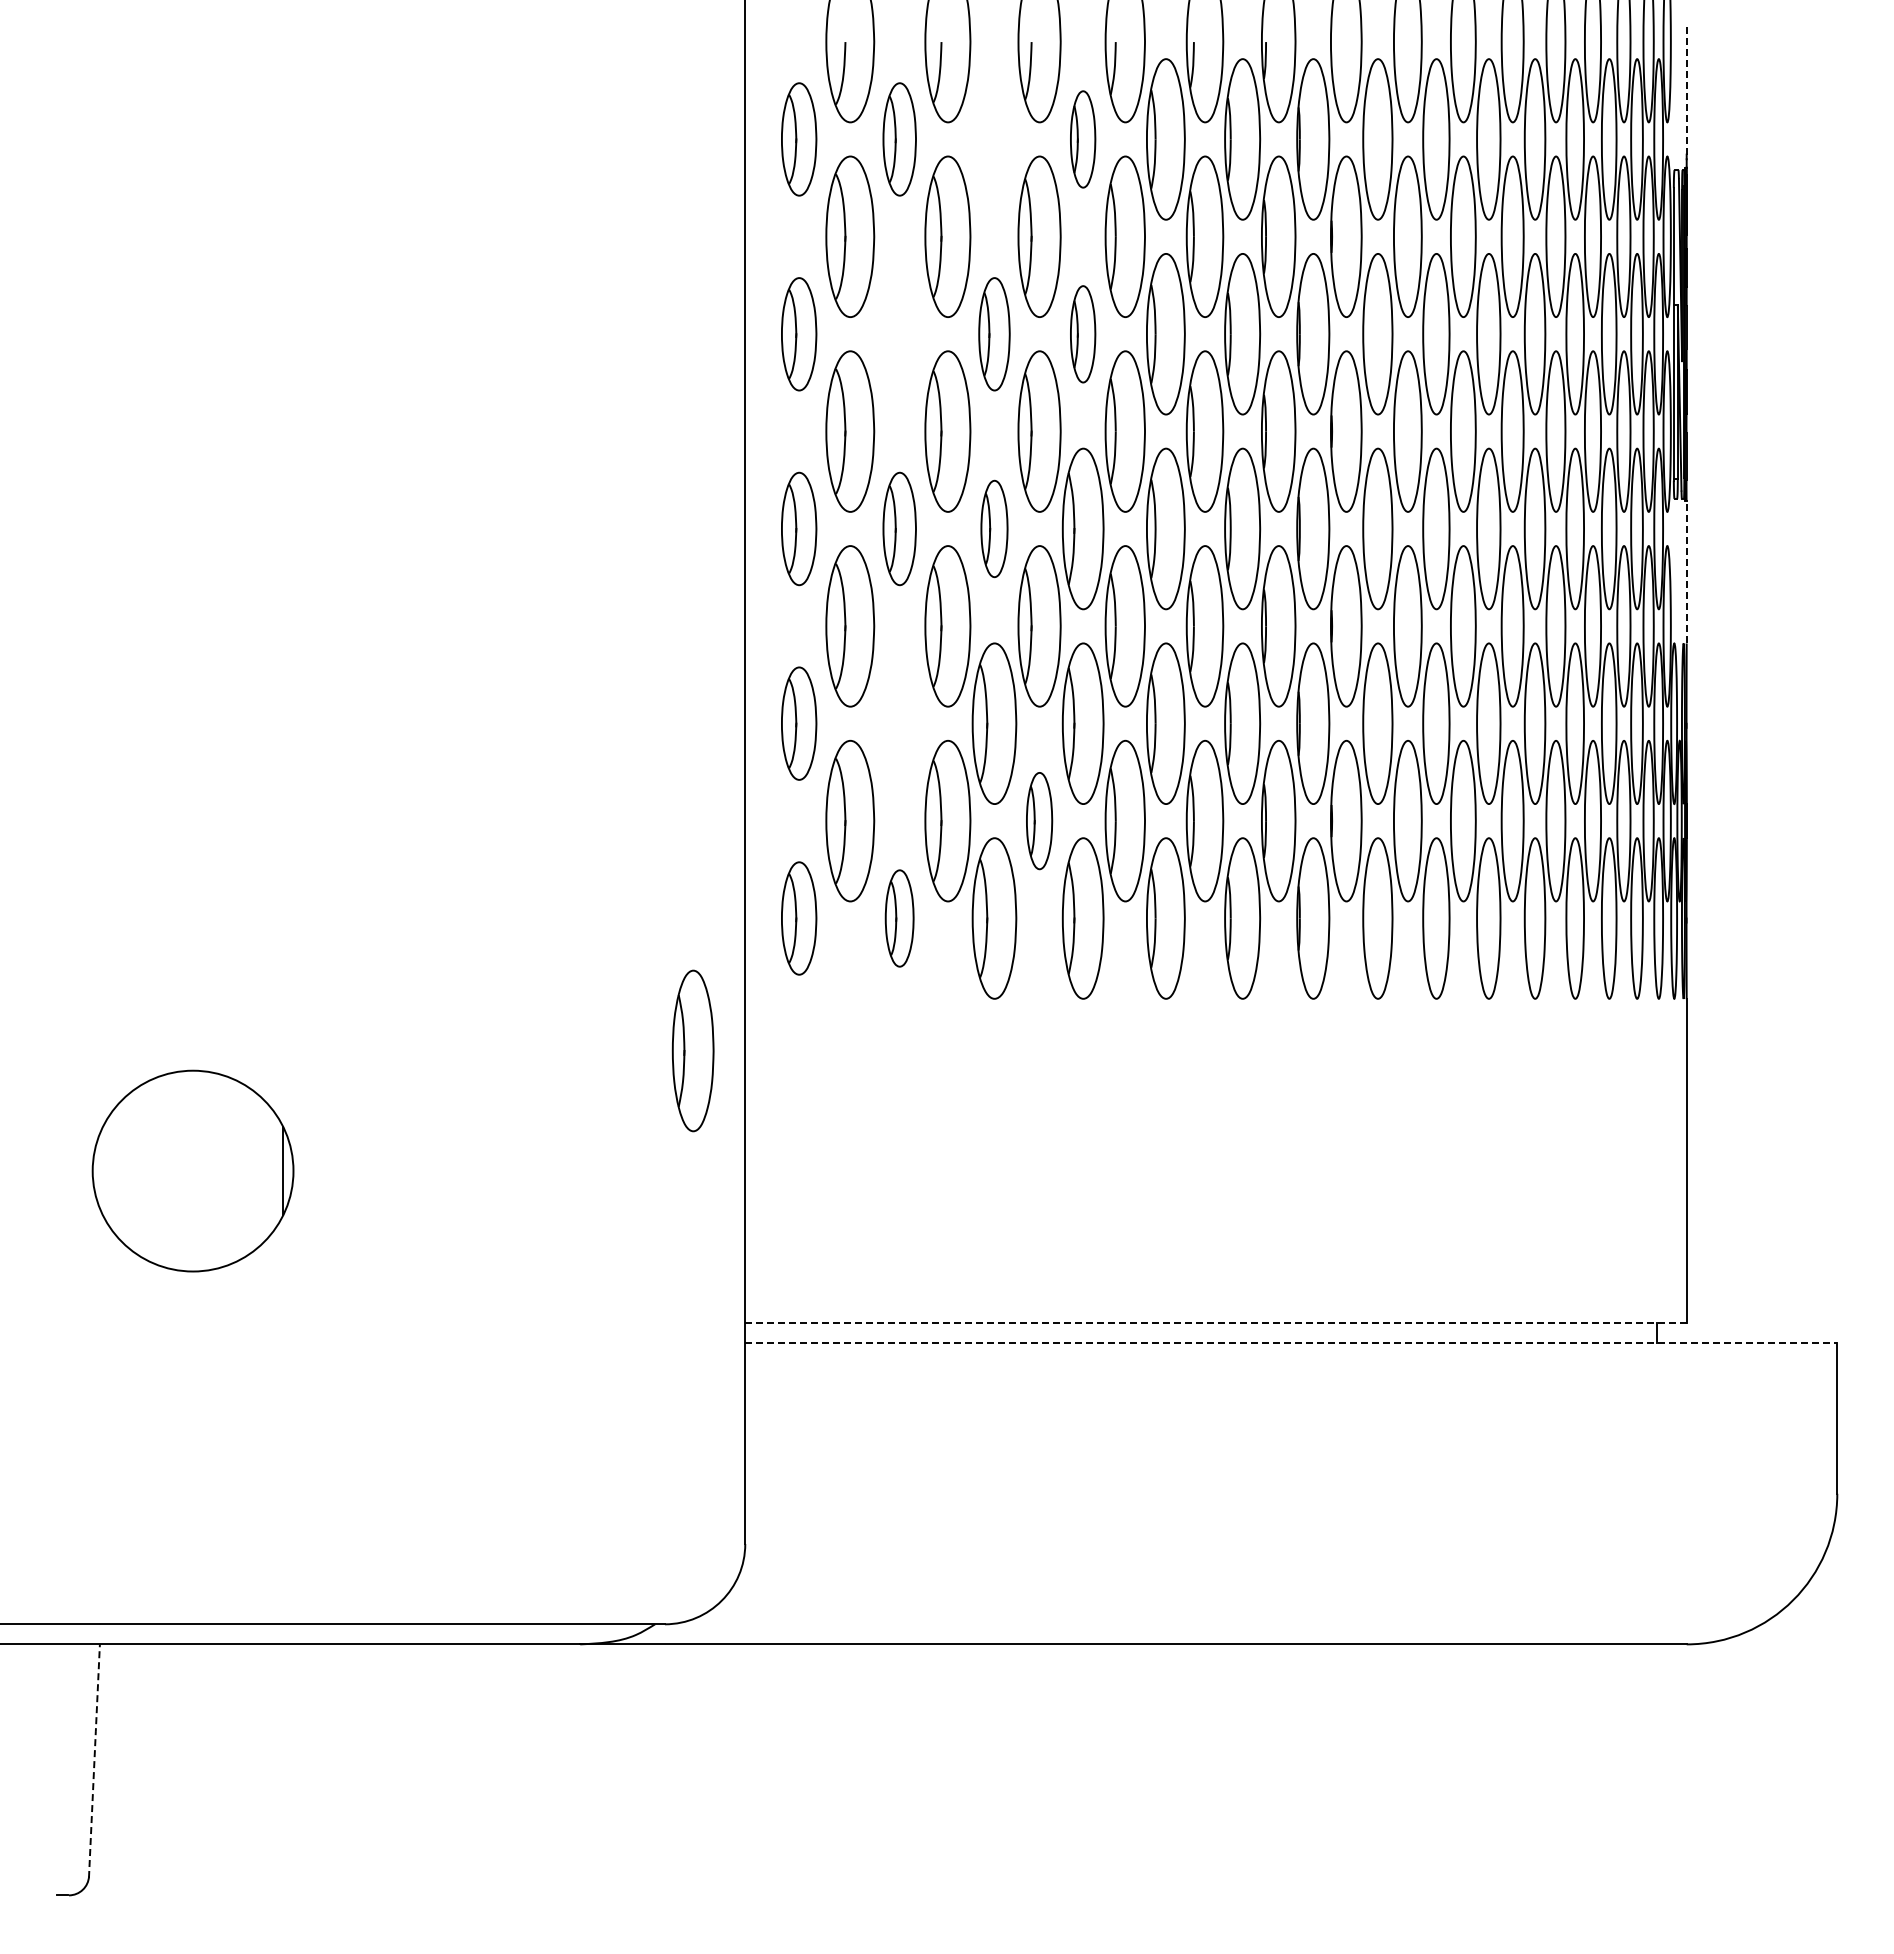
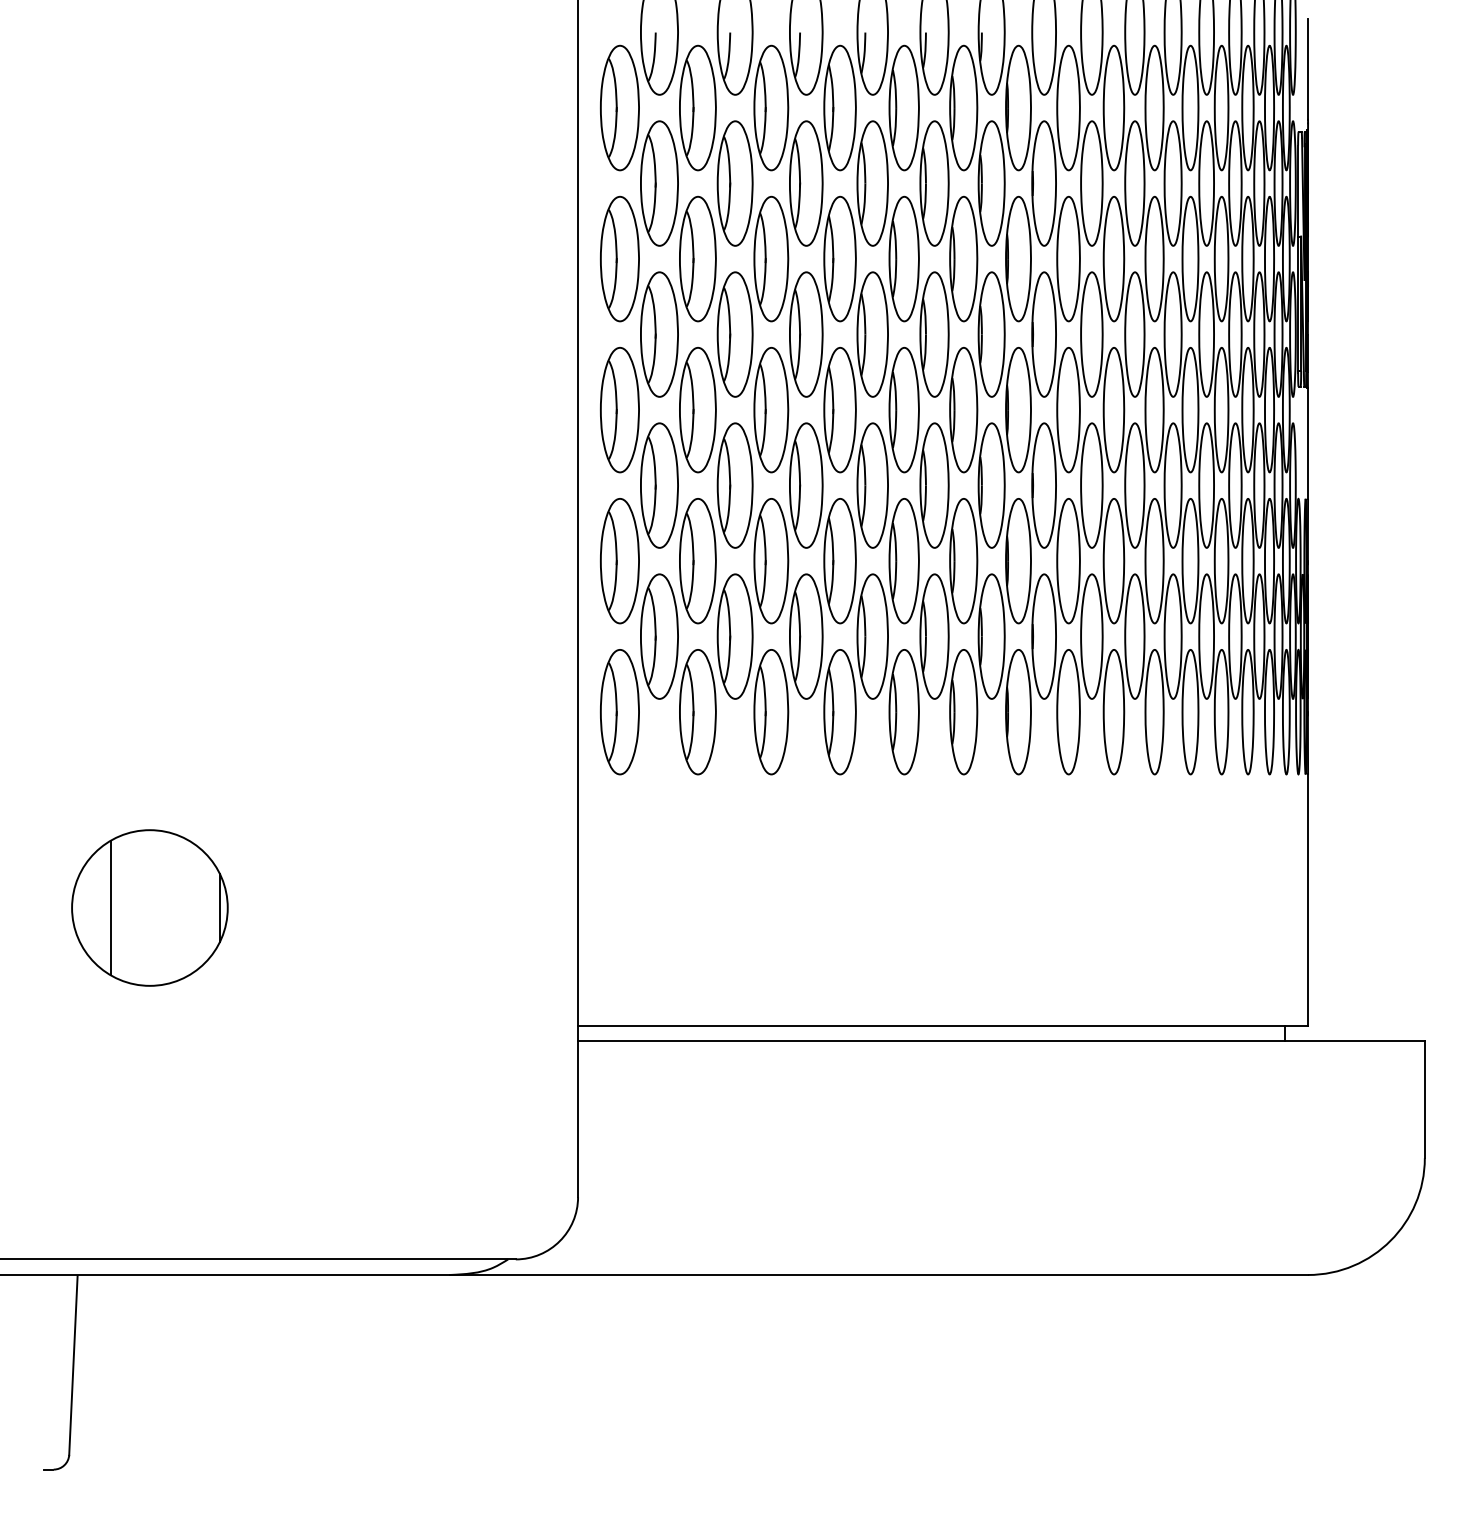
line: (1686, 89) -> (1307, 69), dashed -> solid
part: (798, 139) -> (619, 108), size x1.43
part: (899, 139) -> (697, 108), size x1.43
part: (994, 139) -> (771, 108), added
part: (1082, 139) -> (839, 108), size x1.67
part: (798, 334) -> (619, 259), size x1.43
part: (899, 334) -> (697, 259), added
part: (994, 334) -> (771, 259), size x1.43
part: (1082, 334) -> (839, 259), size x1.67
part: (798, 528) -> (619, 409), size x1.43
part: (899, 528) -> (697, 409), size x1.43
part: (994, 528) -> (771, 409), size x1.67
line: (1686, 571) -> (1307, 443), dashed -> solid
part: (798, 723) -> (619, 560), size x1.43
part: (899, 723) -> (697, 560), added
part: (1039, 820) -> (806, 636), size x1.67
part: (798, 918) -> (619, 712), size x1.43
part: (899, 918) -> (697, 712), size x1.67
part: (692, 1050) -> (537, 814), removed
line: (142, 1171) -> (110, 908), added
line: (1215, 1323) -> (942, 1026), dashed -> solid
line: (1291, 1343) -> (1001, 1041), dashed -> solid
line: (94, 1760) -> (73, 1365), dashed -> solid

